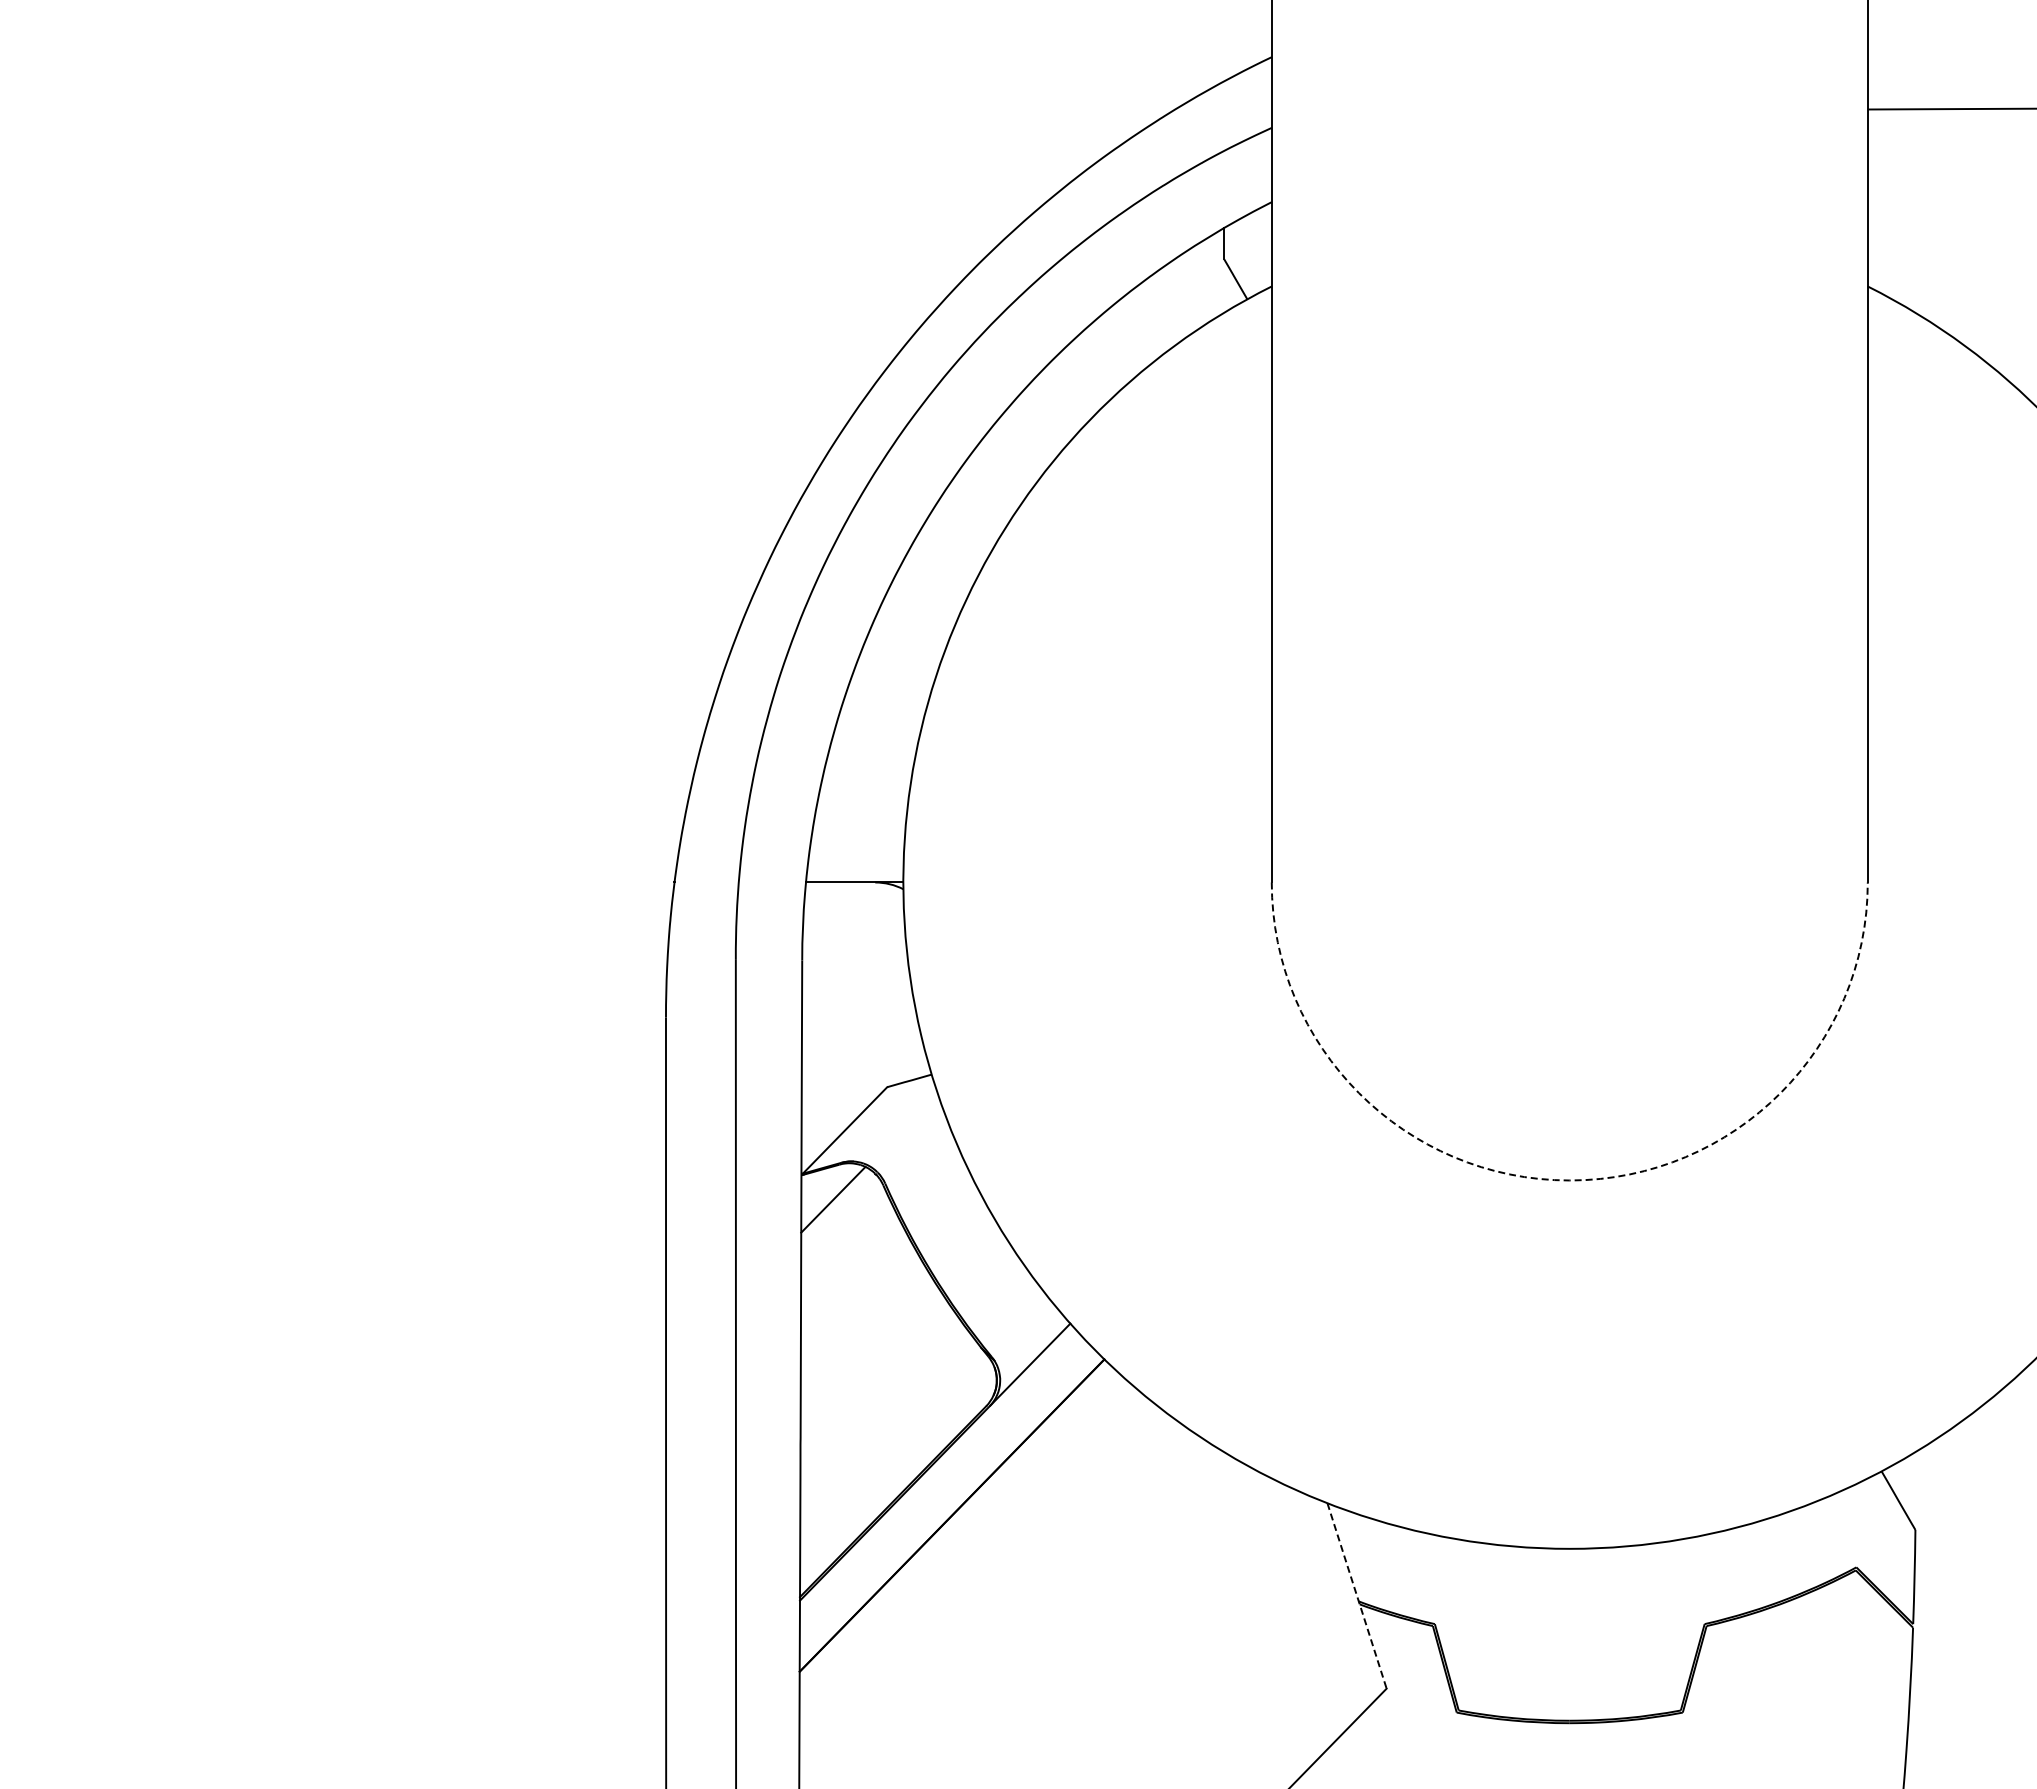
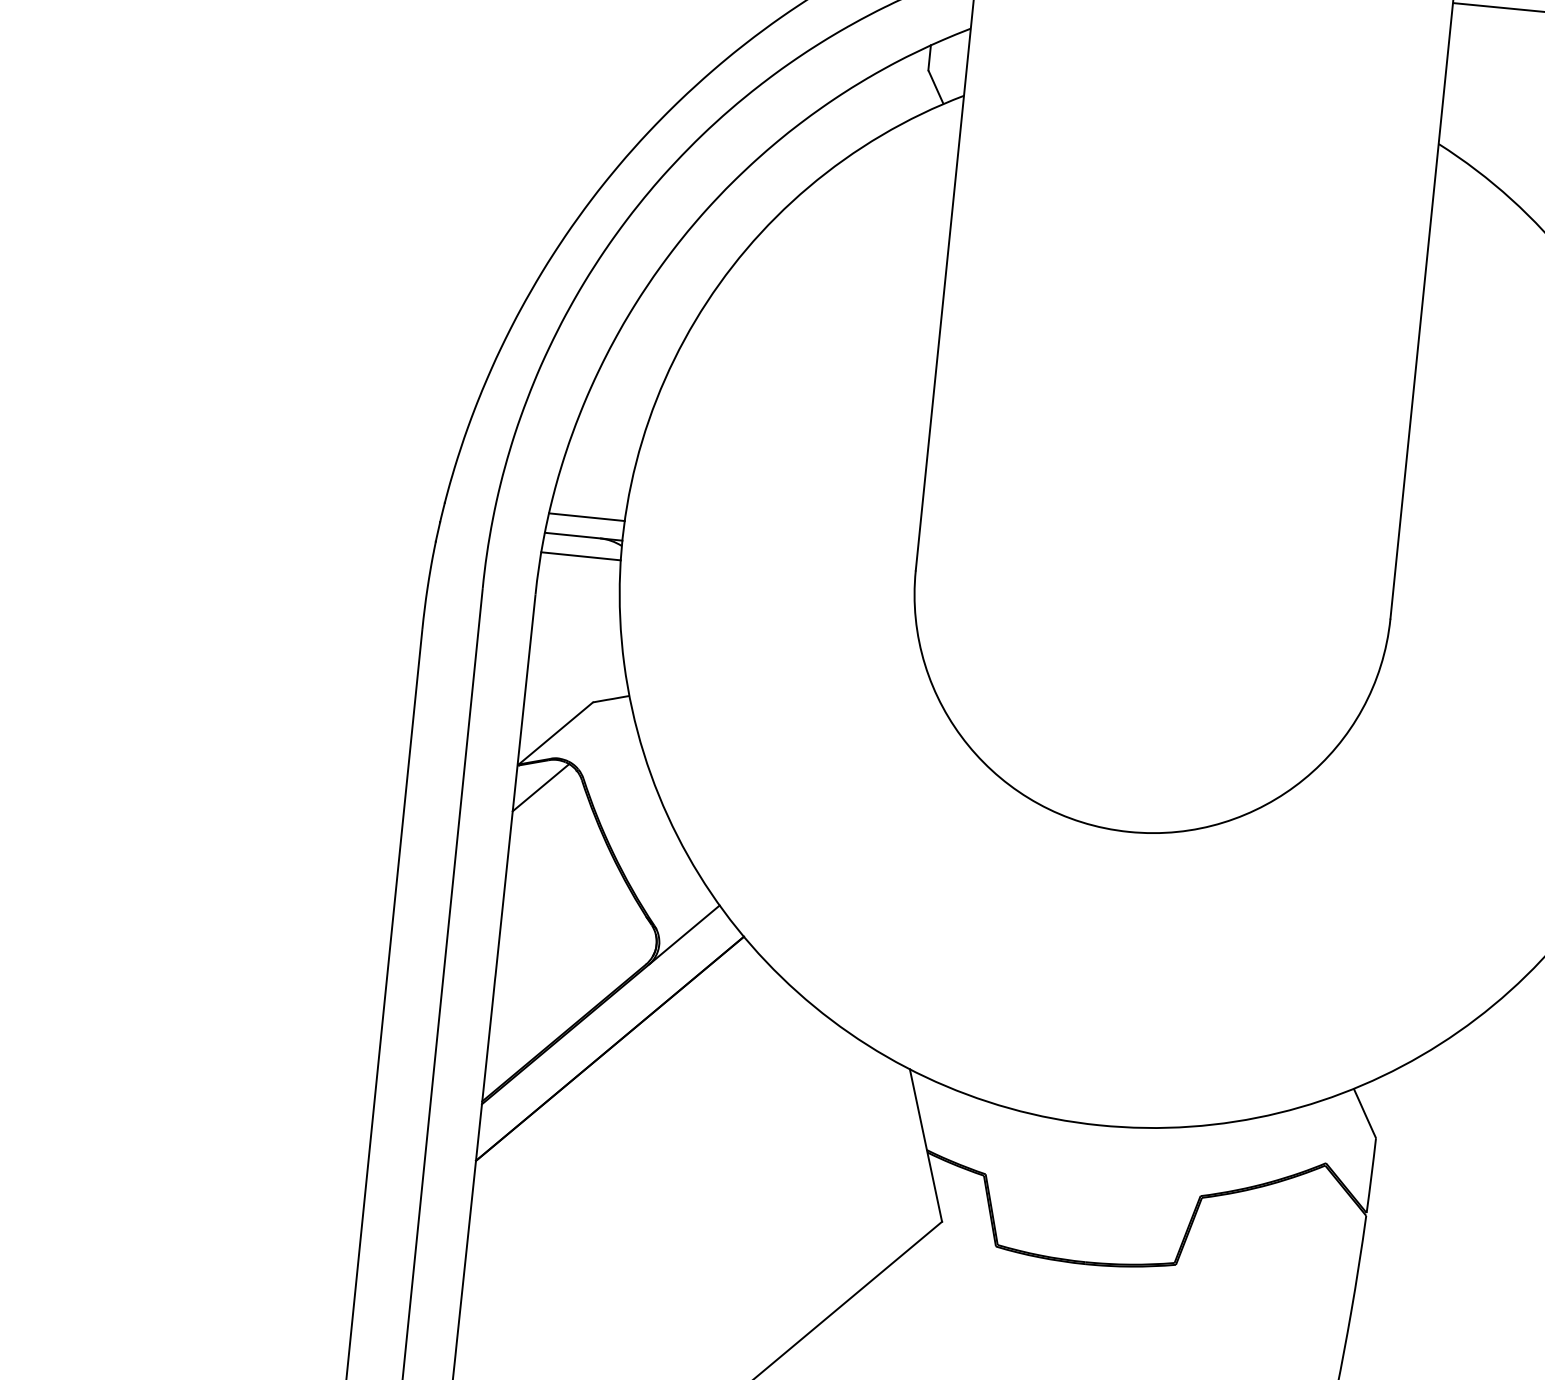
line: (855, 857) -> (586, 516), added
line: (853, 907) -> (580, 556), added
arc: (1569, 1180) -> (1128, 831), dashed -> solid
line: (1357, 1596) -> (926, 1146), dashed -> solid

